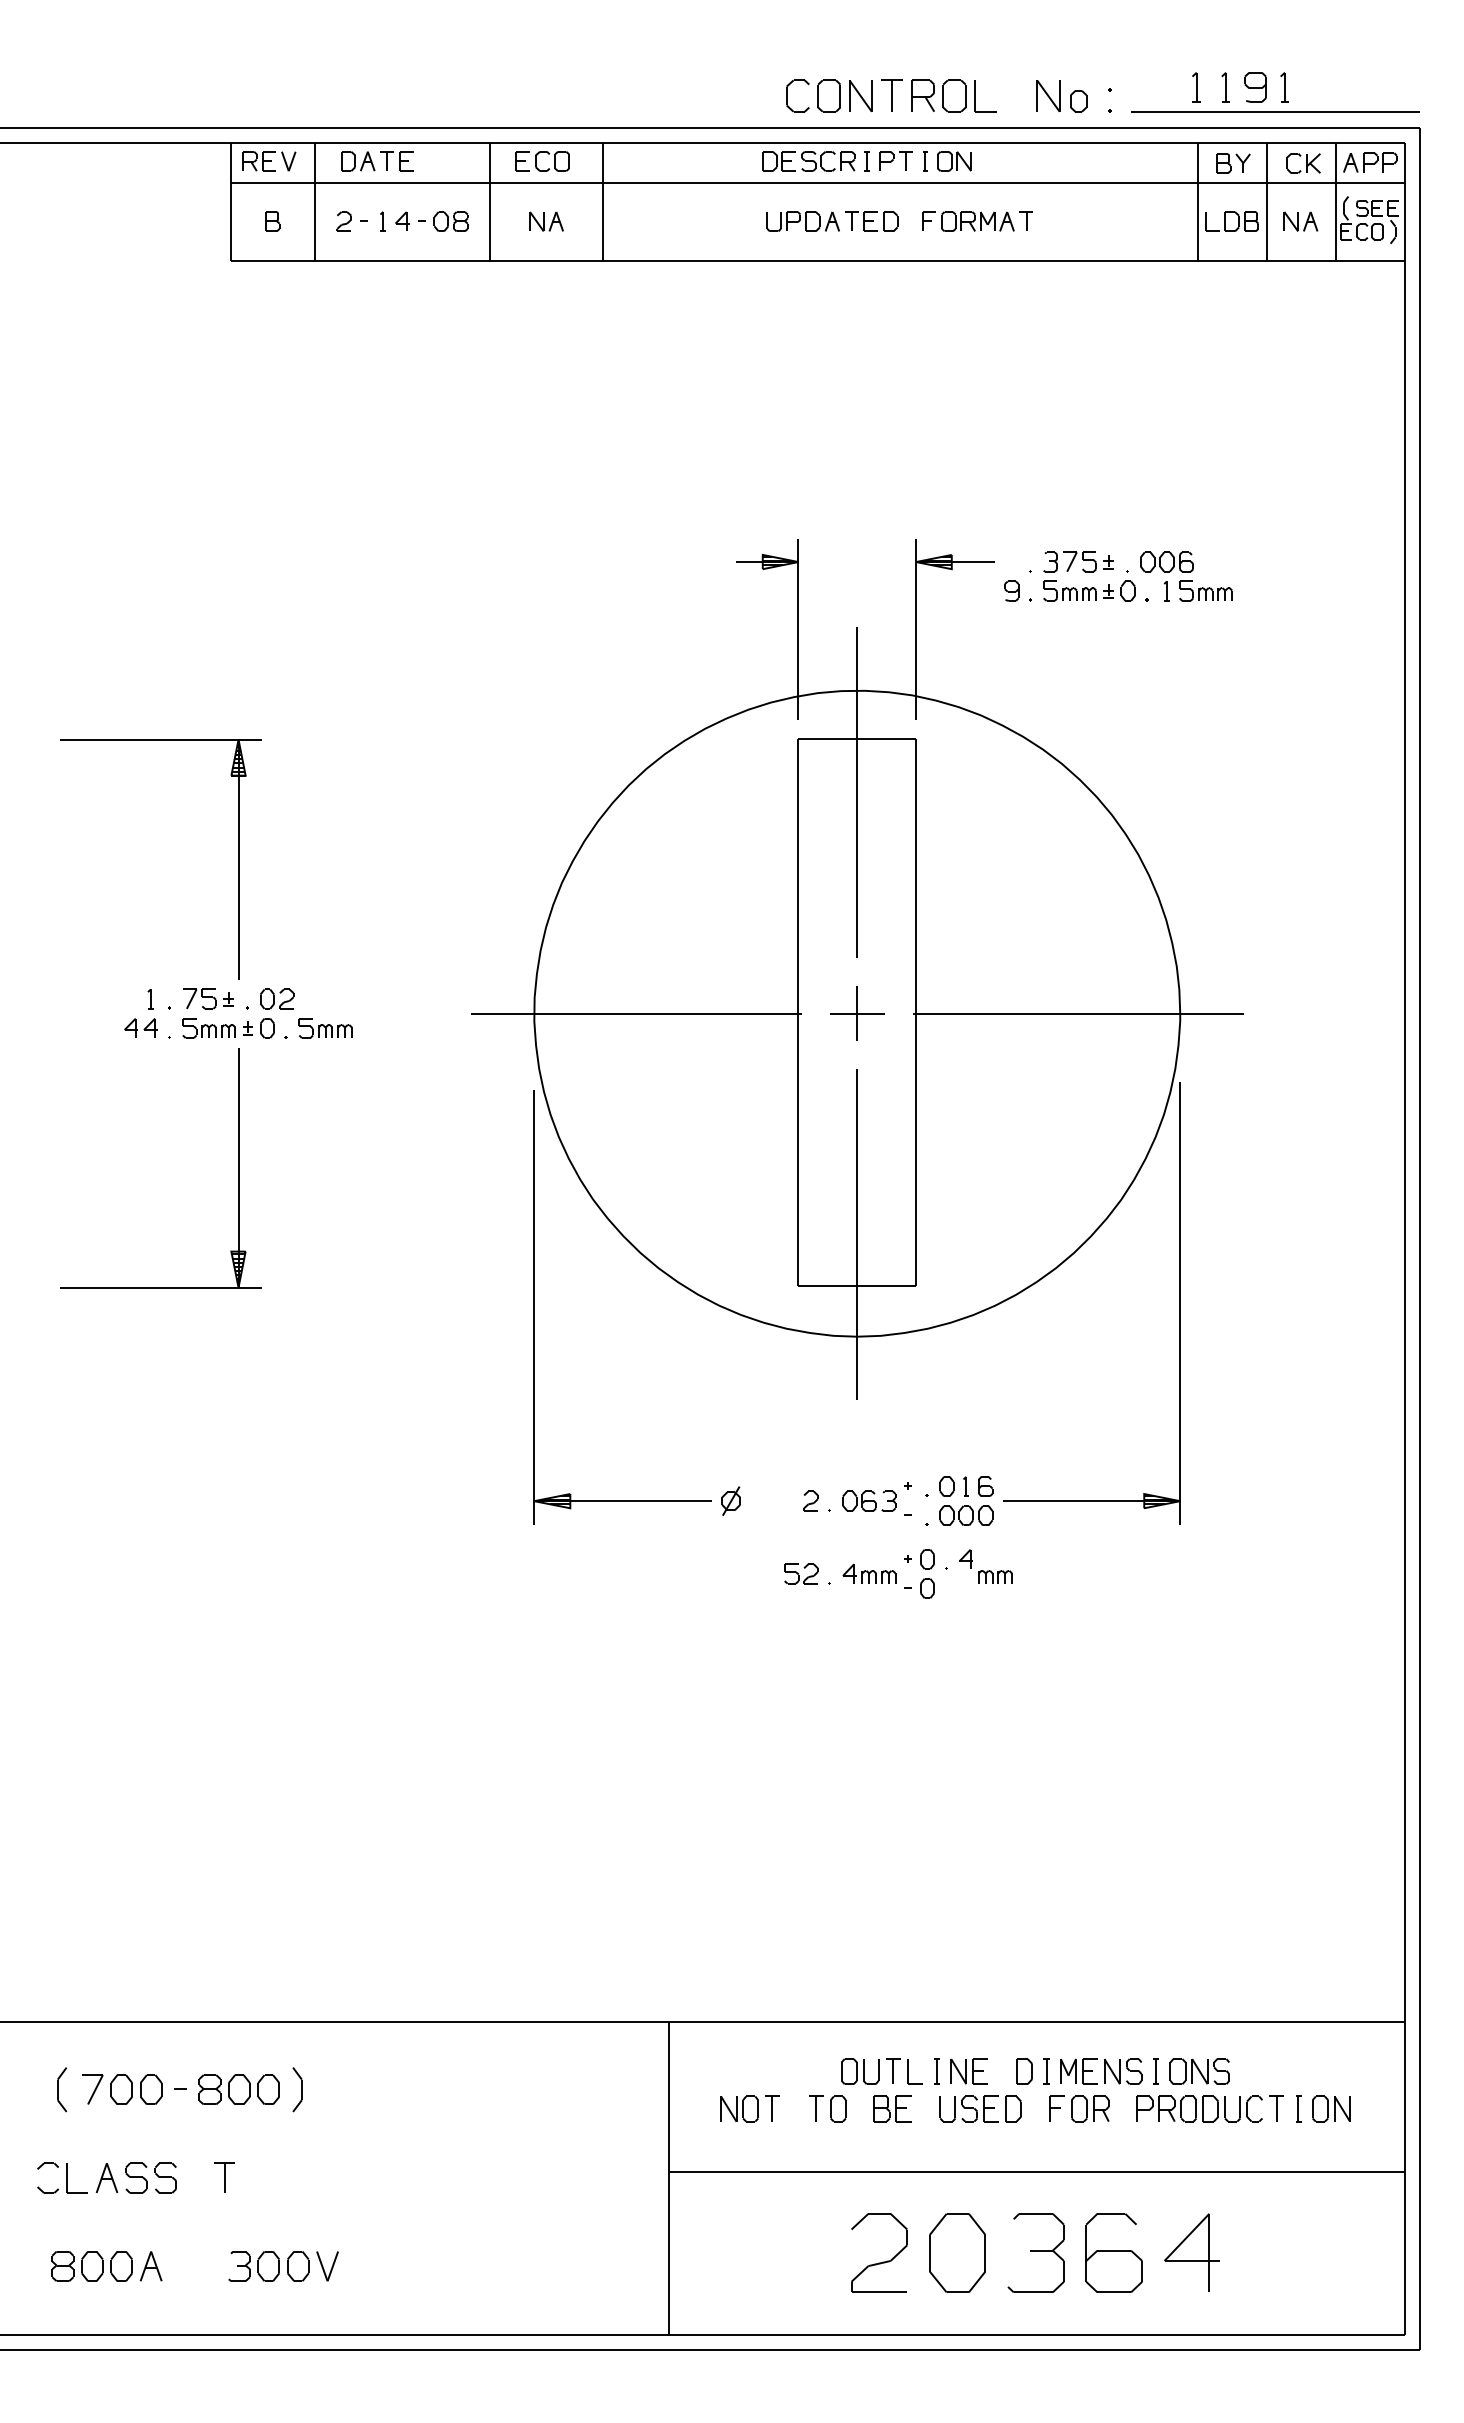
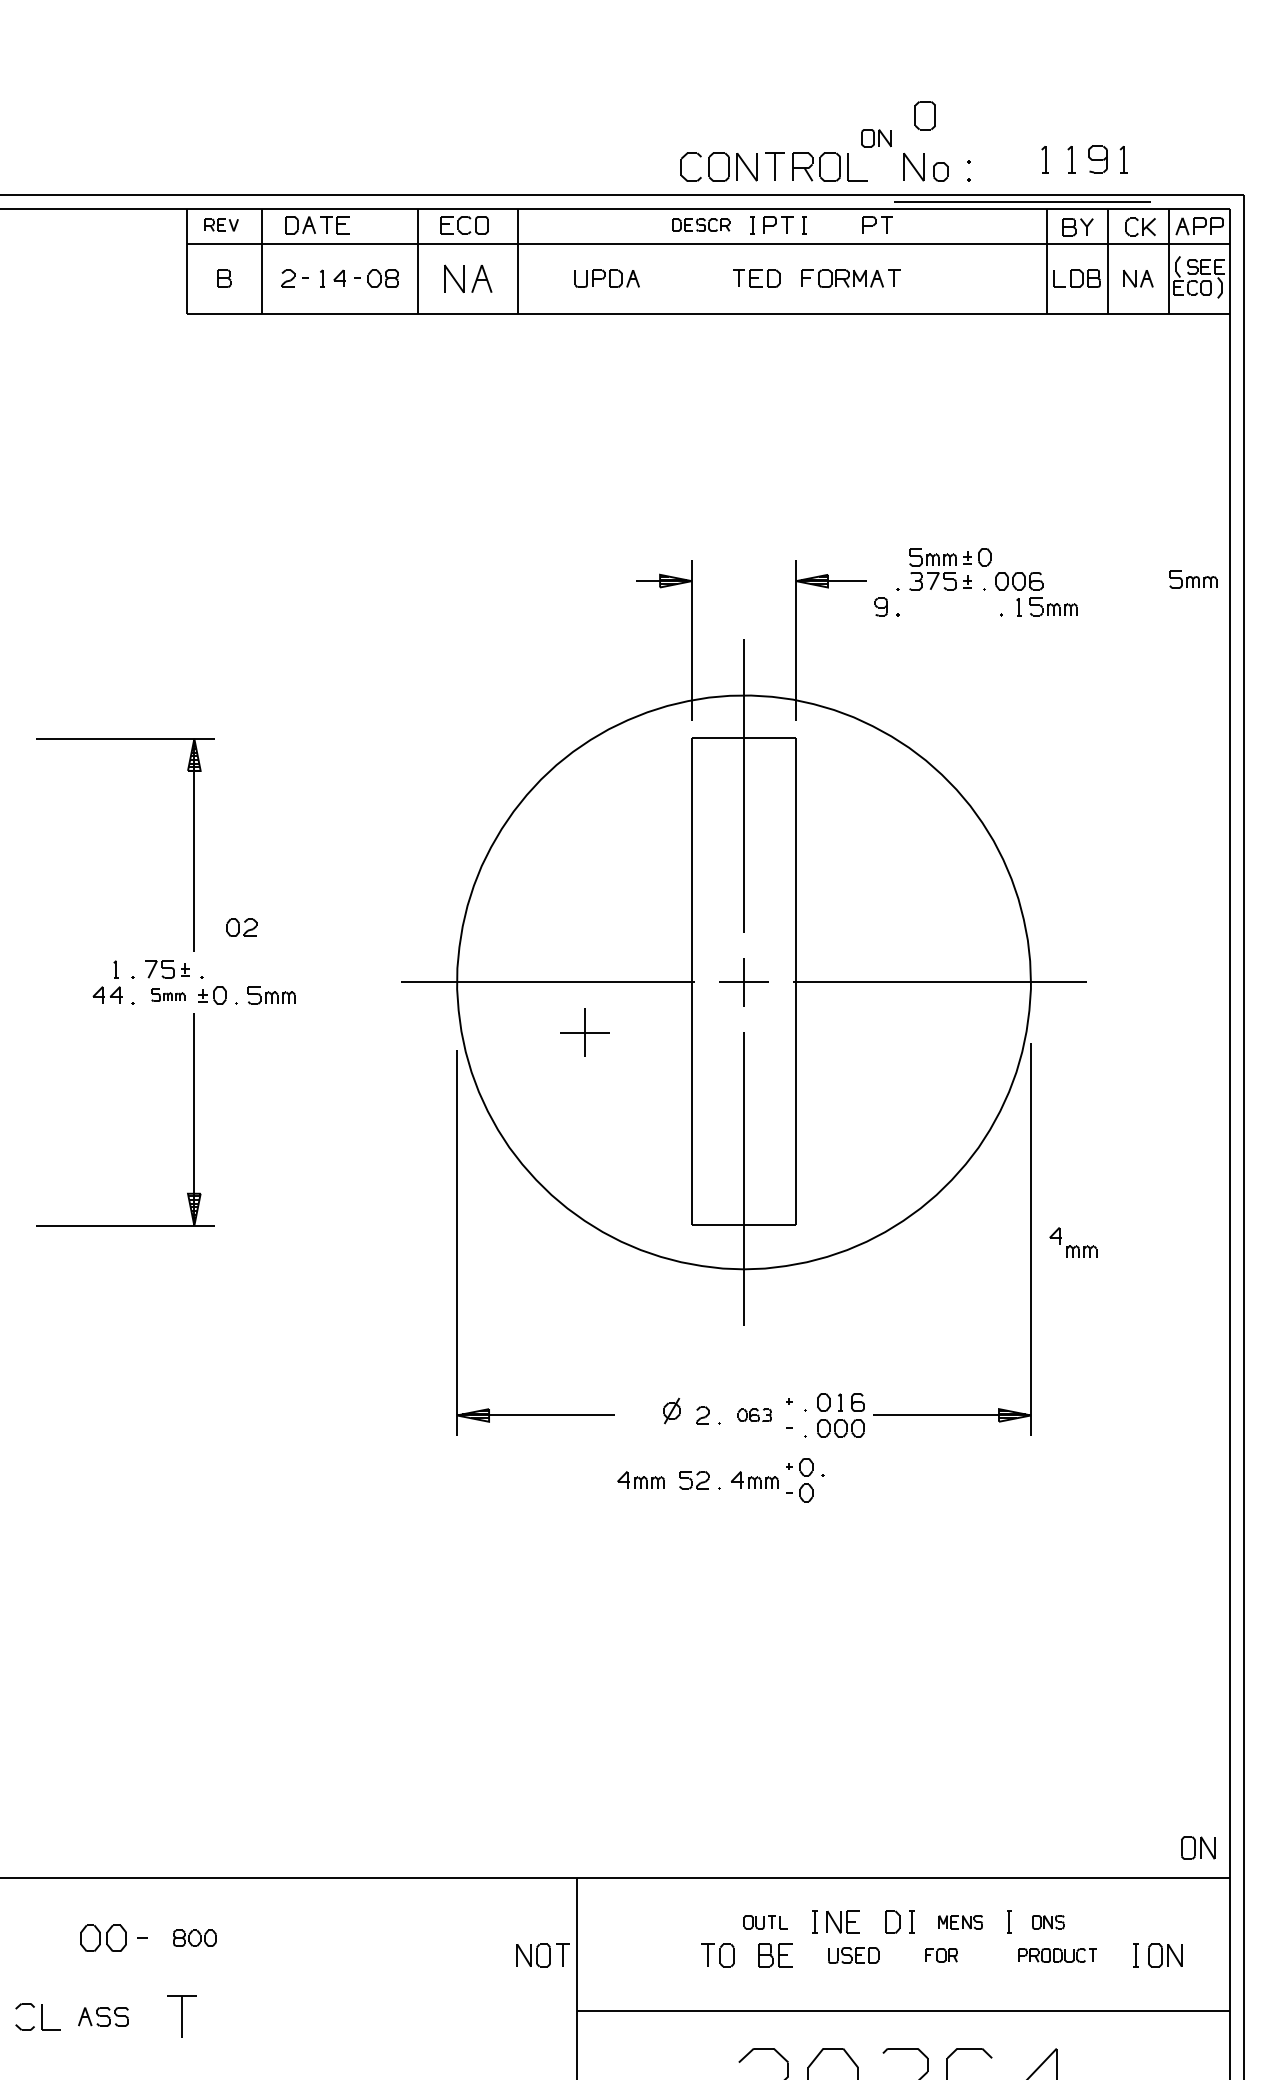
part: (1061, 37) -> (925, 115), added
line: (1275, 111) -> (1022, 202), moved
part: (1007, 160) -> (877, 224), added
part: (269, 161) -> (221, 225), size x0.7
part: (808, 161) -> (700, 225), size x0.7
part: (954, 161) -> (876, 138), moved
part: (546, 221) -> (467, 278), size x1.6
part: (802, 221) -> (606, 278), moved
part: (1362, 559) -> (1192, 578), added
part: (1089, 590) -> (950, 556), moved
part: (277, 998) -> (242, 927), moved
part: (208, 1028) -> (167, 995), size x0.7
part: (678, 1070) -> (585, 1032), added
part: (730, 1500) -> (671, 1410), moved
part: (869, 1500) -> (754, 1414), size x0.7
part: (985, 1566) -> (1072, 1242), moved
part: (741, 1573) -> (641, 1479), added
part: (1368, 1987) -> (1198, 1847), added
part: (881, 2071) -> (765, 1922), size x0.6
part: (1101, 2071) -> (961, 1922), size x0.6
part: (1199, 2071) -> (1048, 1922), size x0.6
part: (62, 2089) -> (37, 1938), removed
part: (92, 2089) -> (64, 1938), removed
part: (238, 2089) -> (194, 1938), size x0.6
part: (297, 2089) -> (246, 1938), removed
part: (749, 2108) -> (542, 1955), moved
part: (980, 2108) -> (853, 1955), size x0.7
part: (1079, 2108) -> (941, 1955), size x0.6
part: (1209, 2108) -> (1056, 1955), size x0.6
part: (135, 2177) -> (102, 2016), size x0.7
part: (224, 2177) -> (181, 2016), size x1.6

